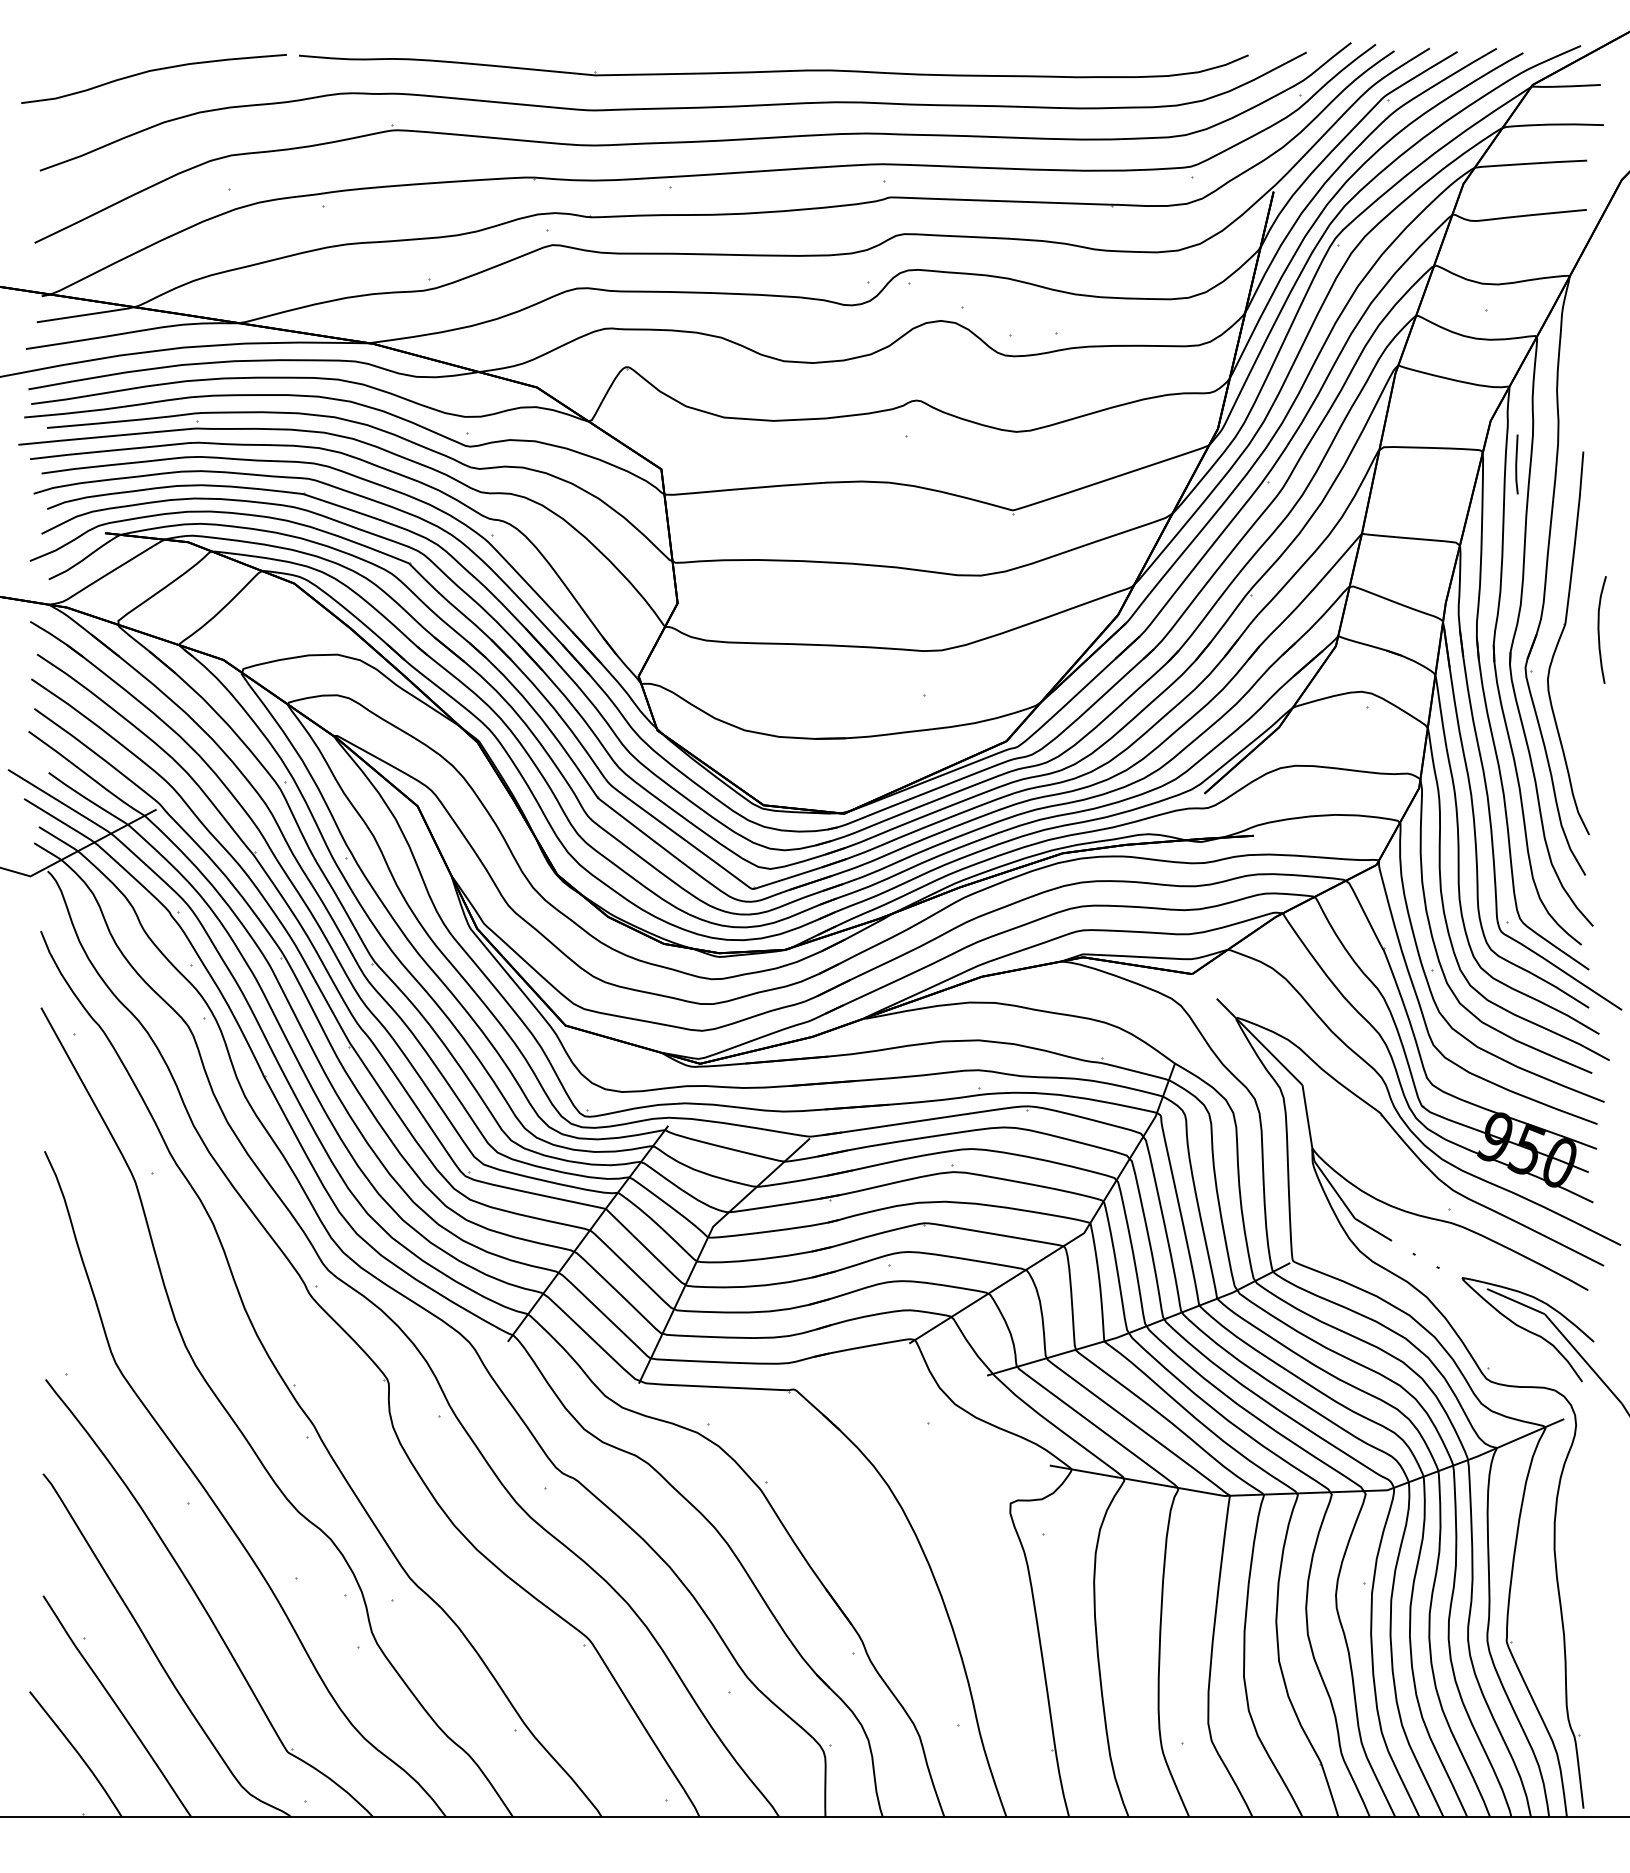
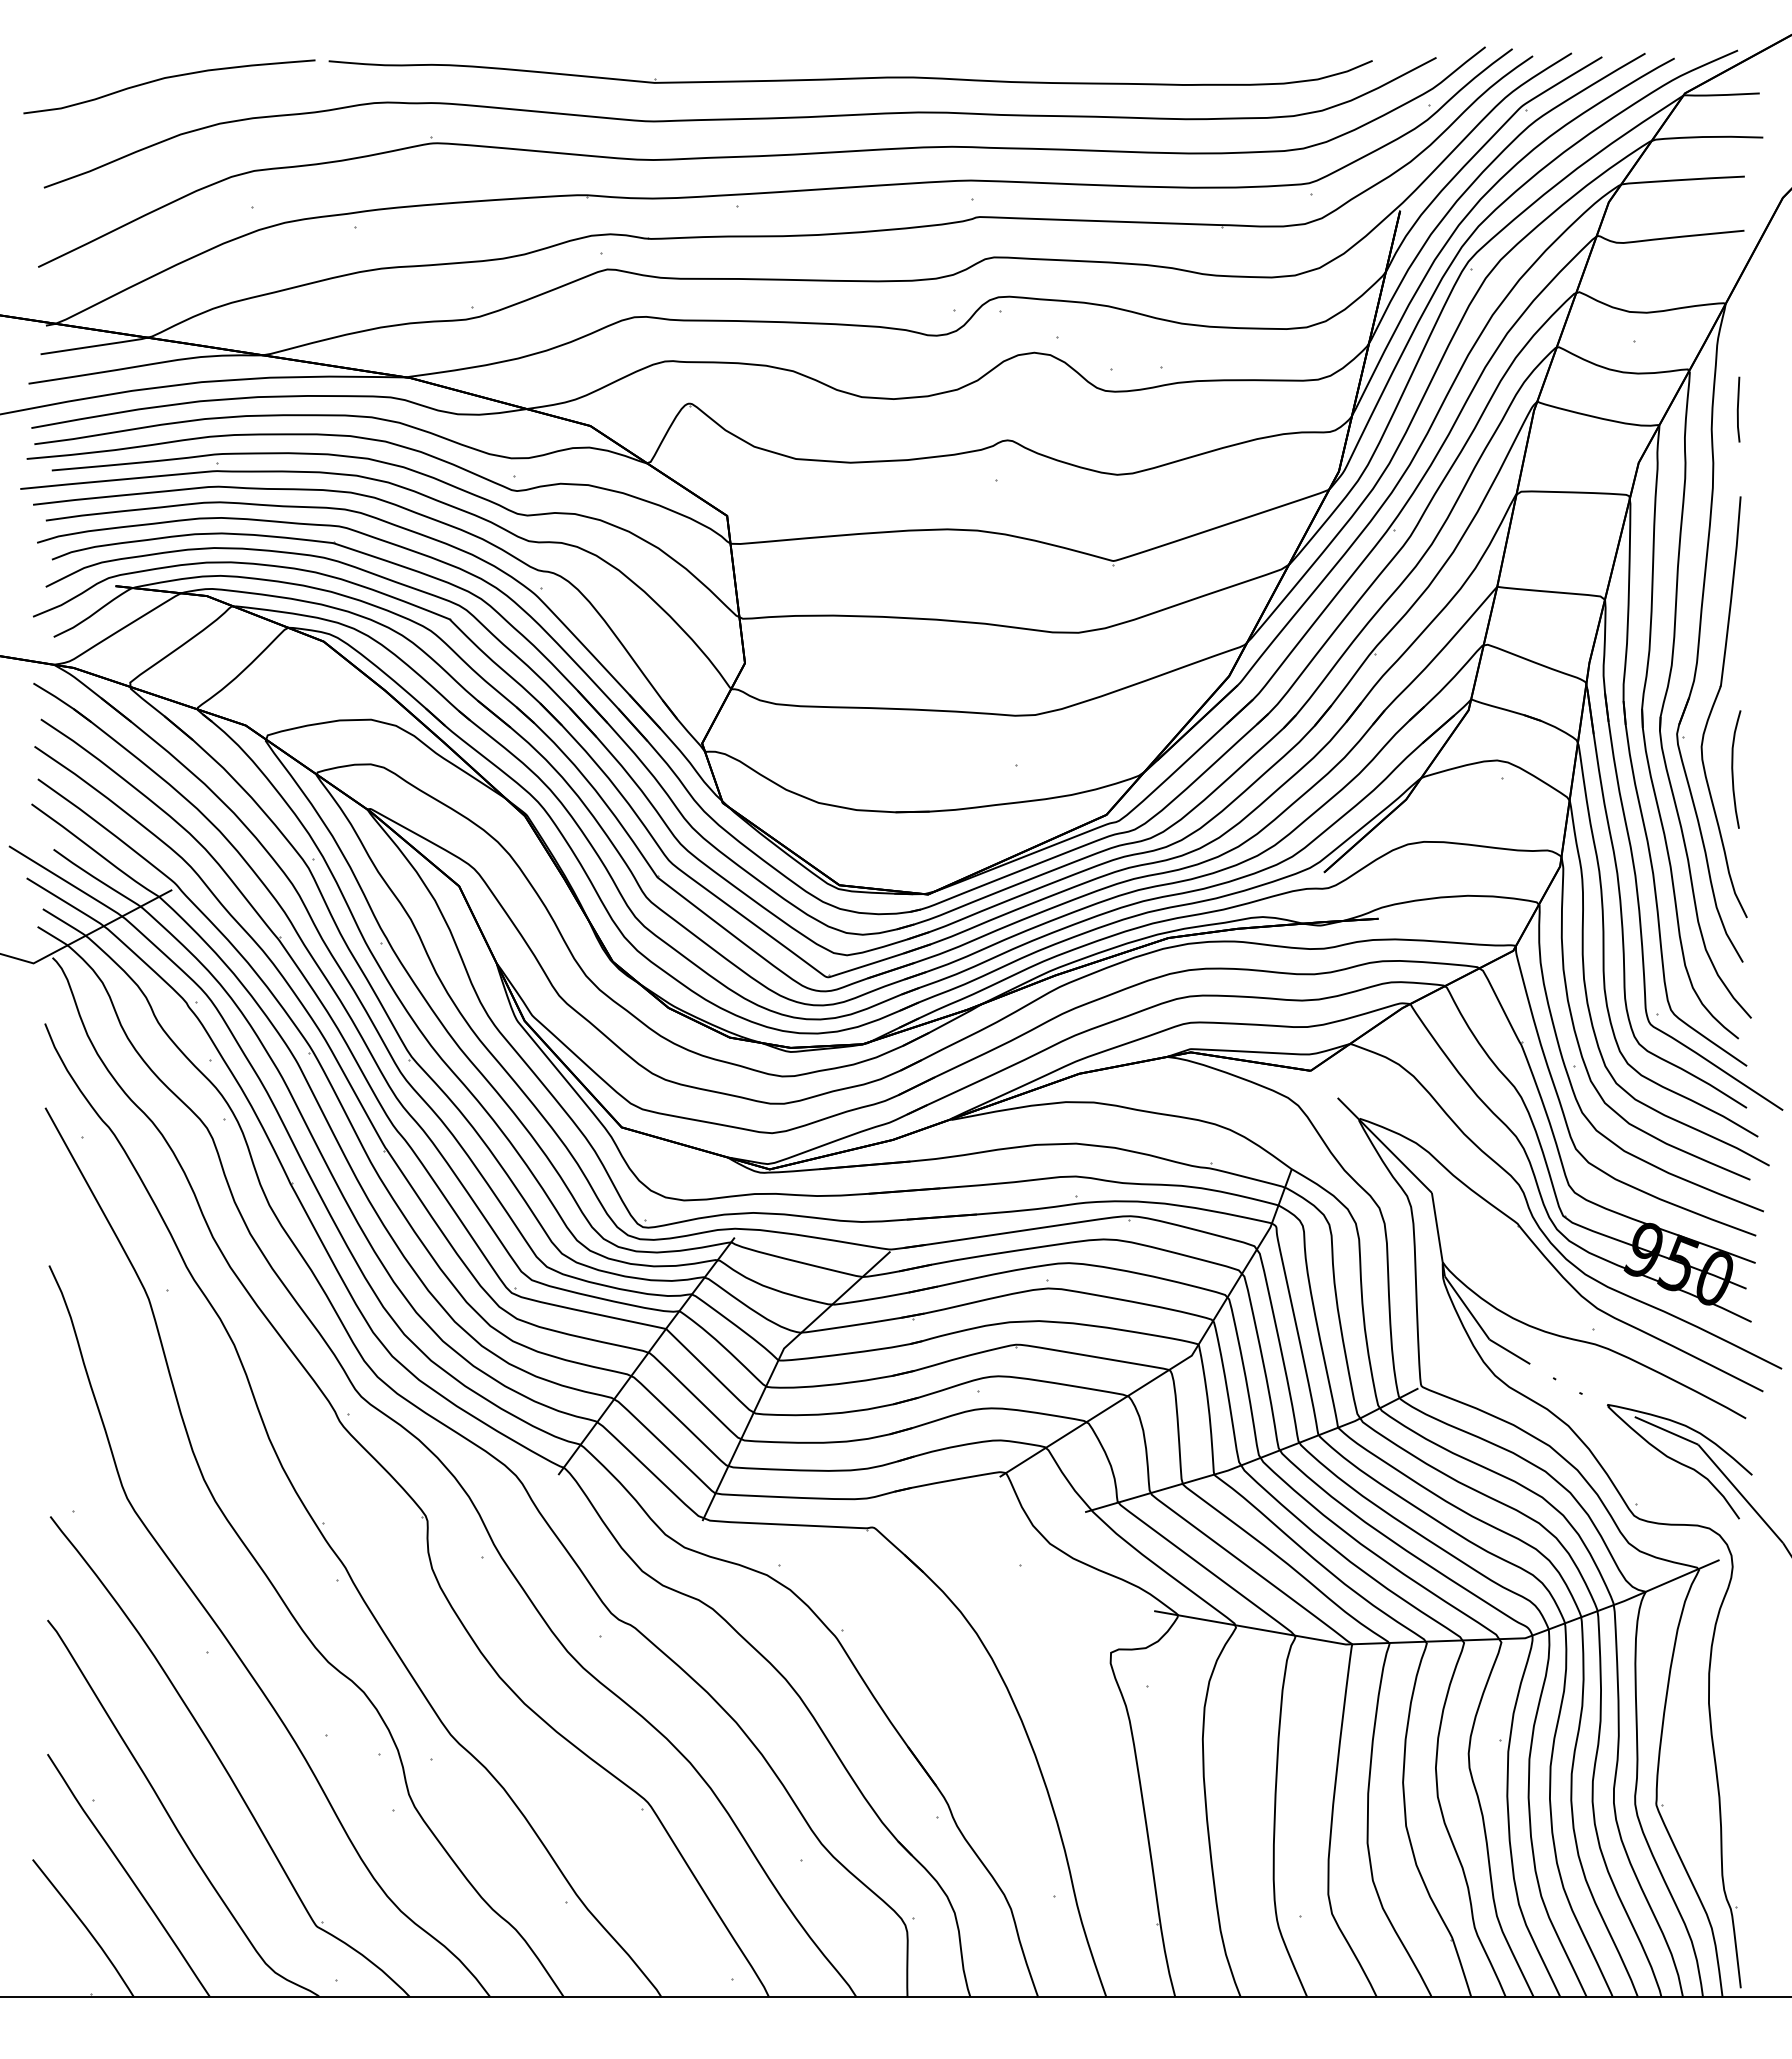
line: (1516, 464) -> (1738, 409), moved
curve: (1599, 629) -> (1733, 769), moved

